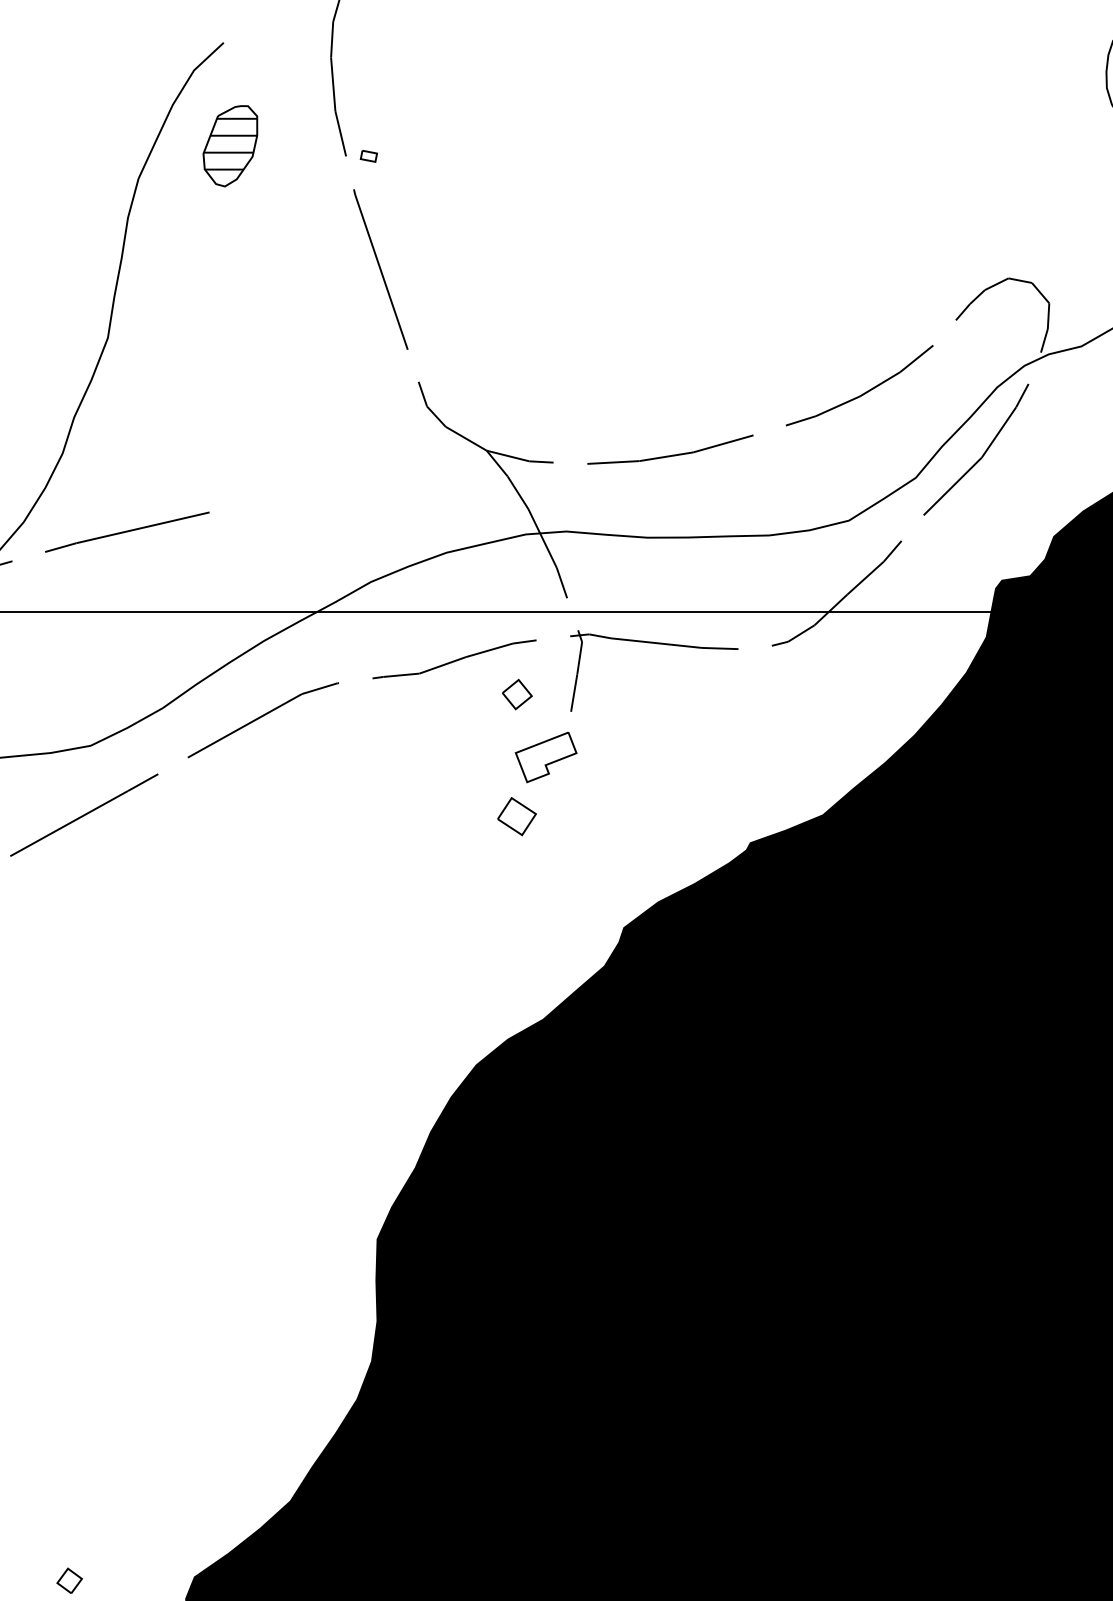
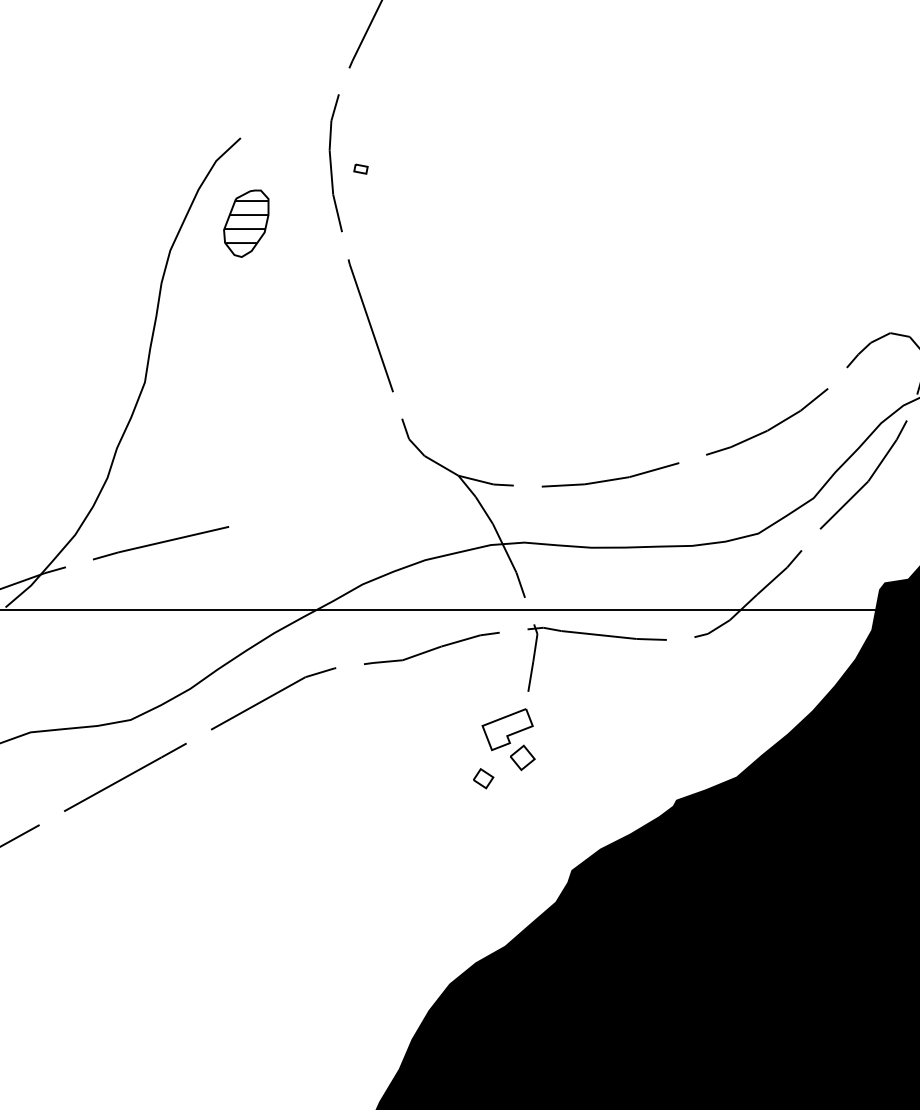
part: (368, 156) -> (360, 169), moved
part: (517, 694) -> (522, 757), moved
part: (516, 816) -> (483, 778), size x0.62

